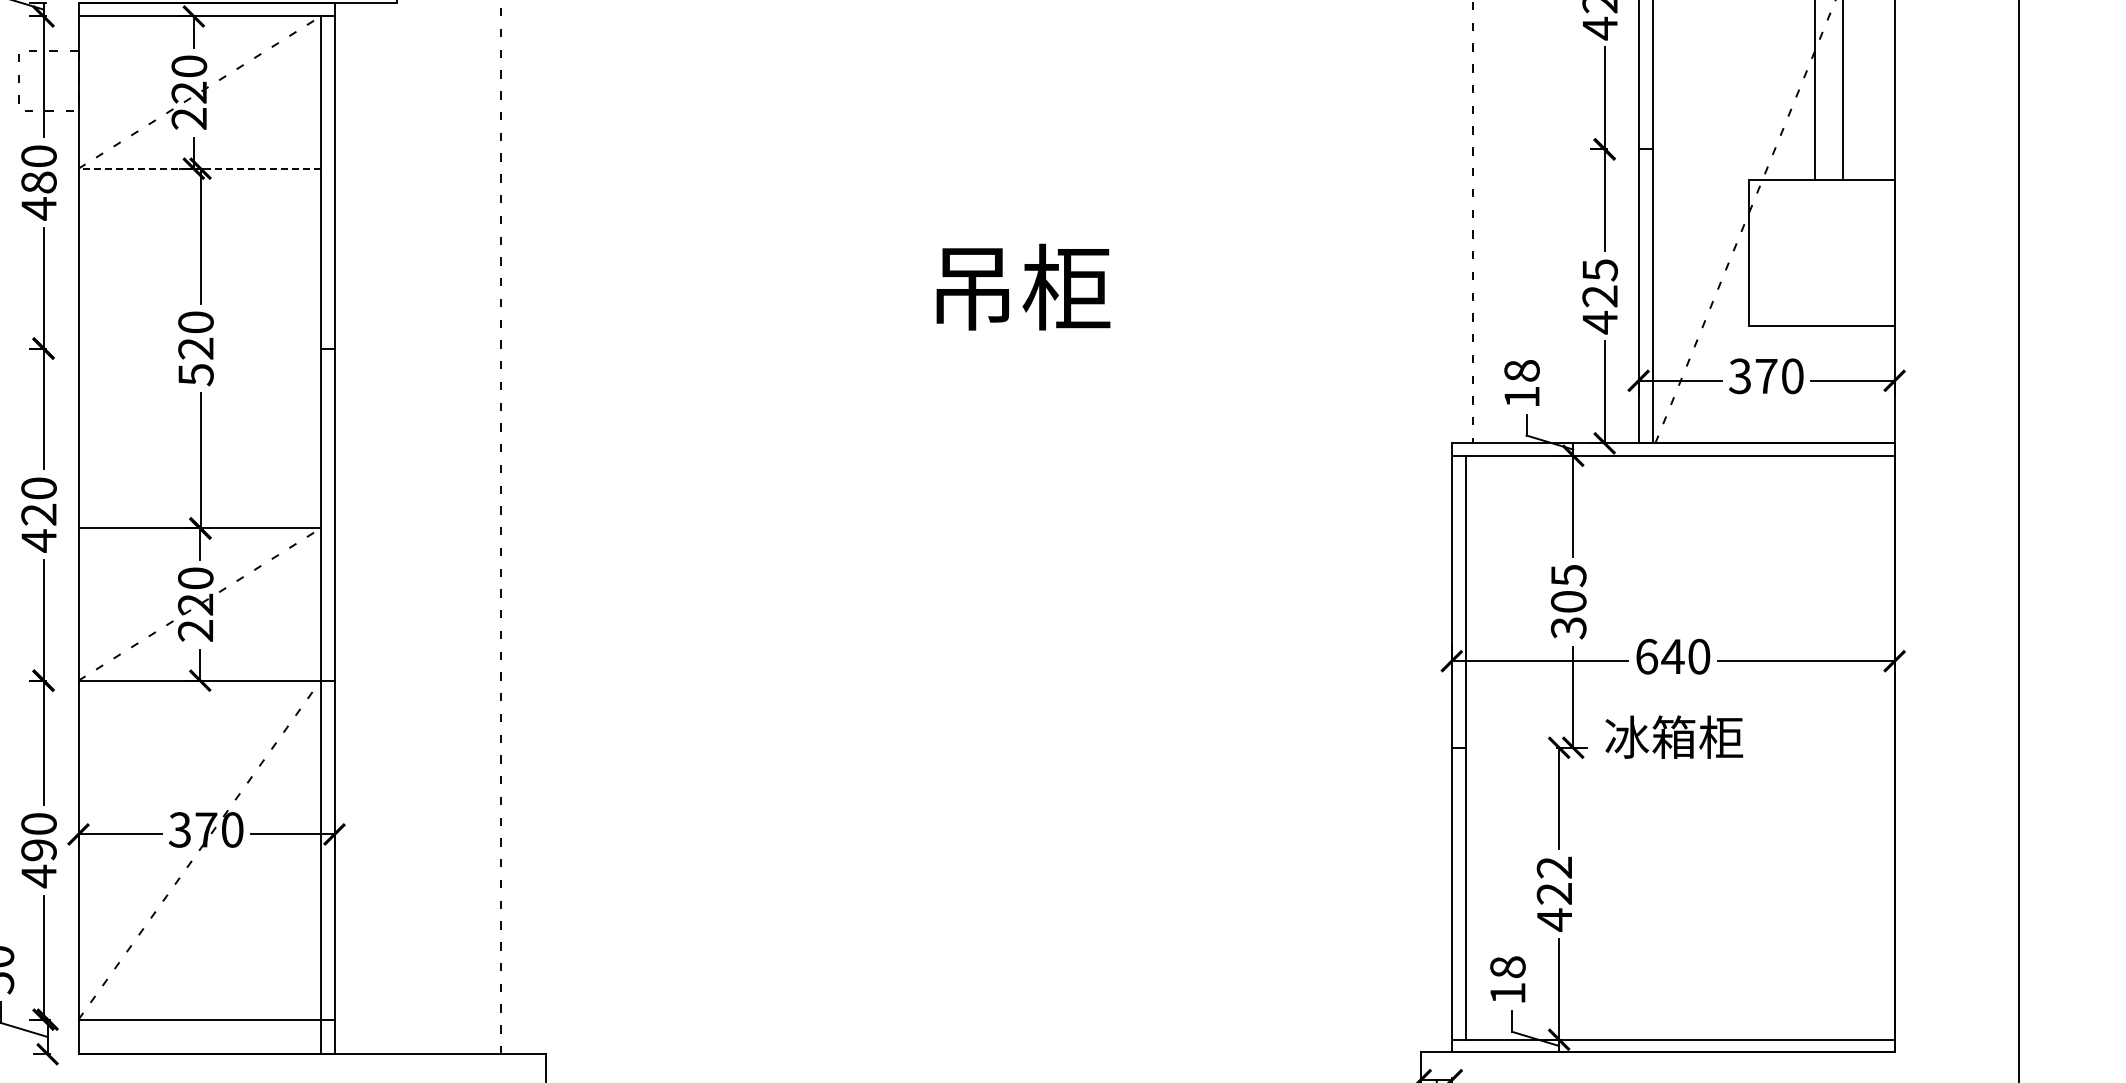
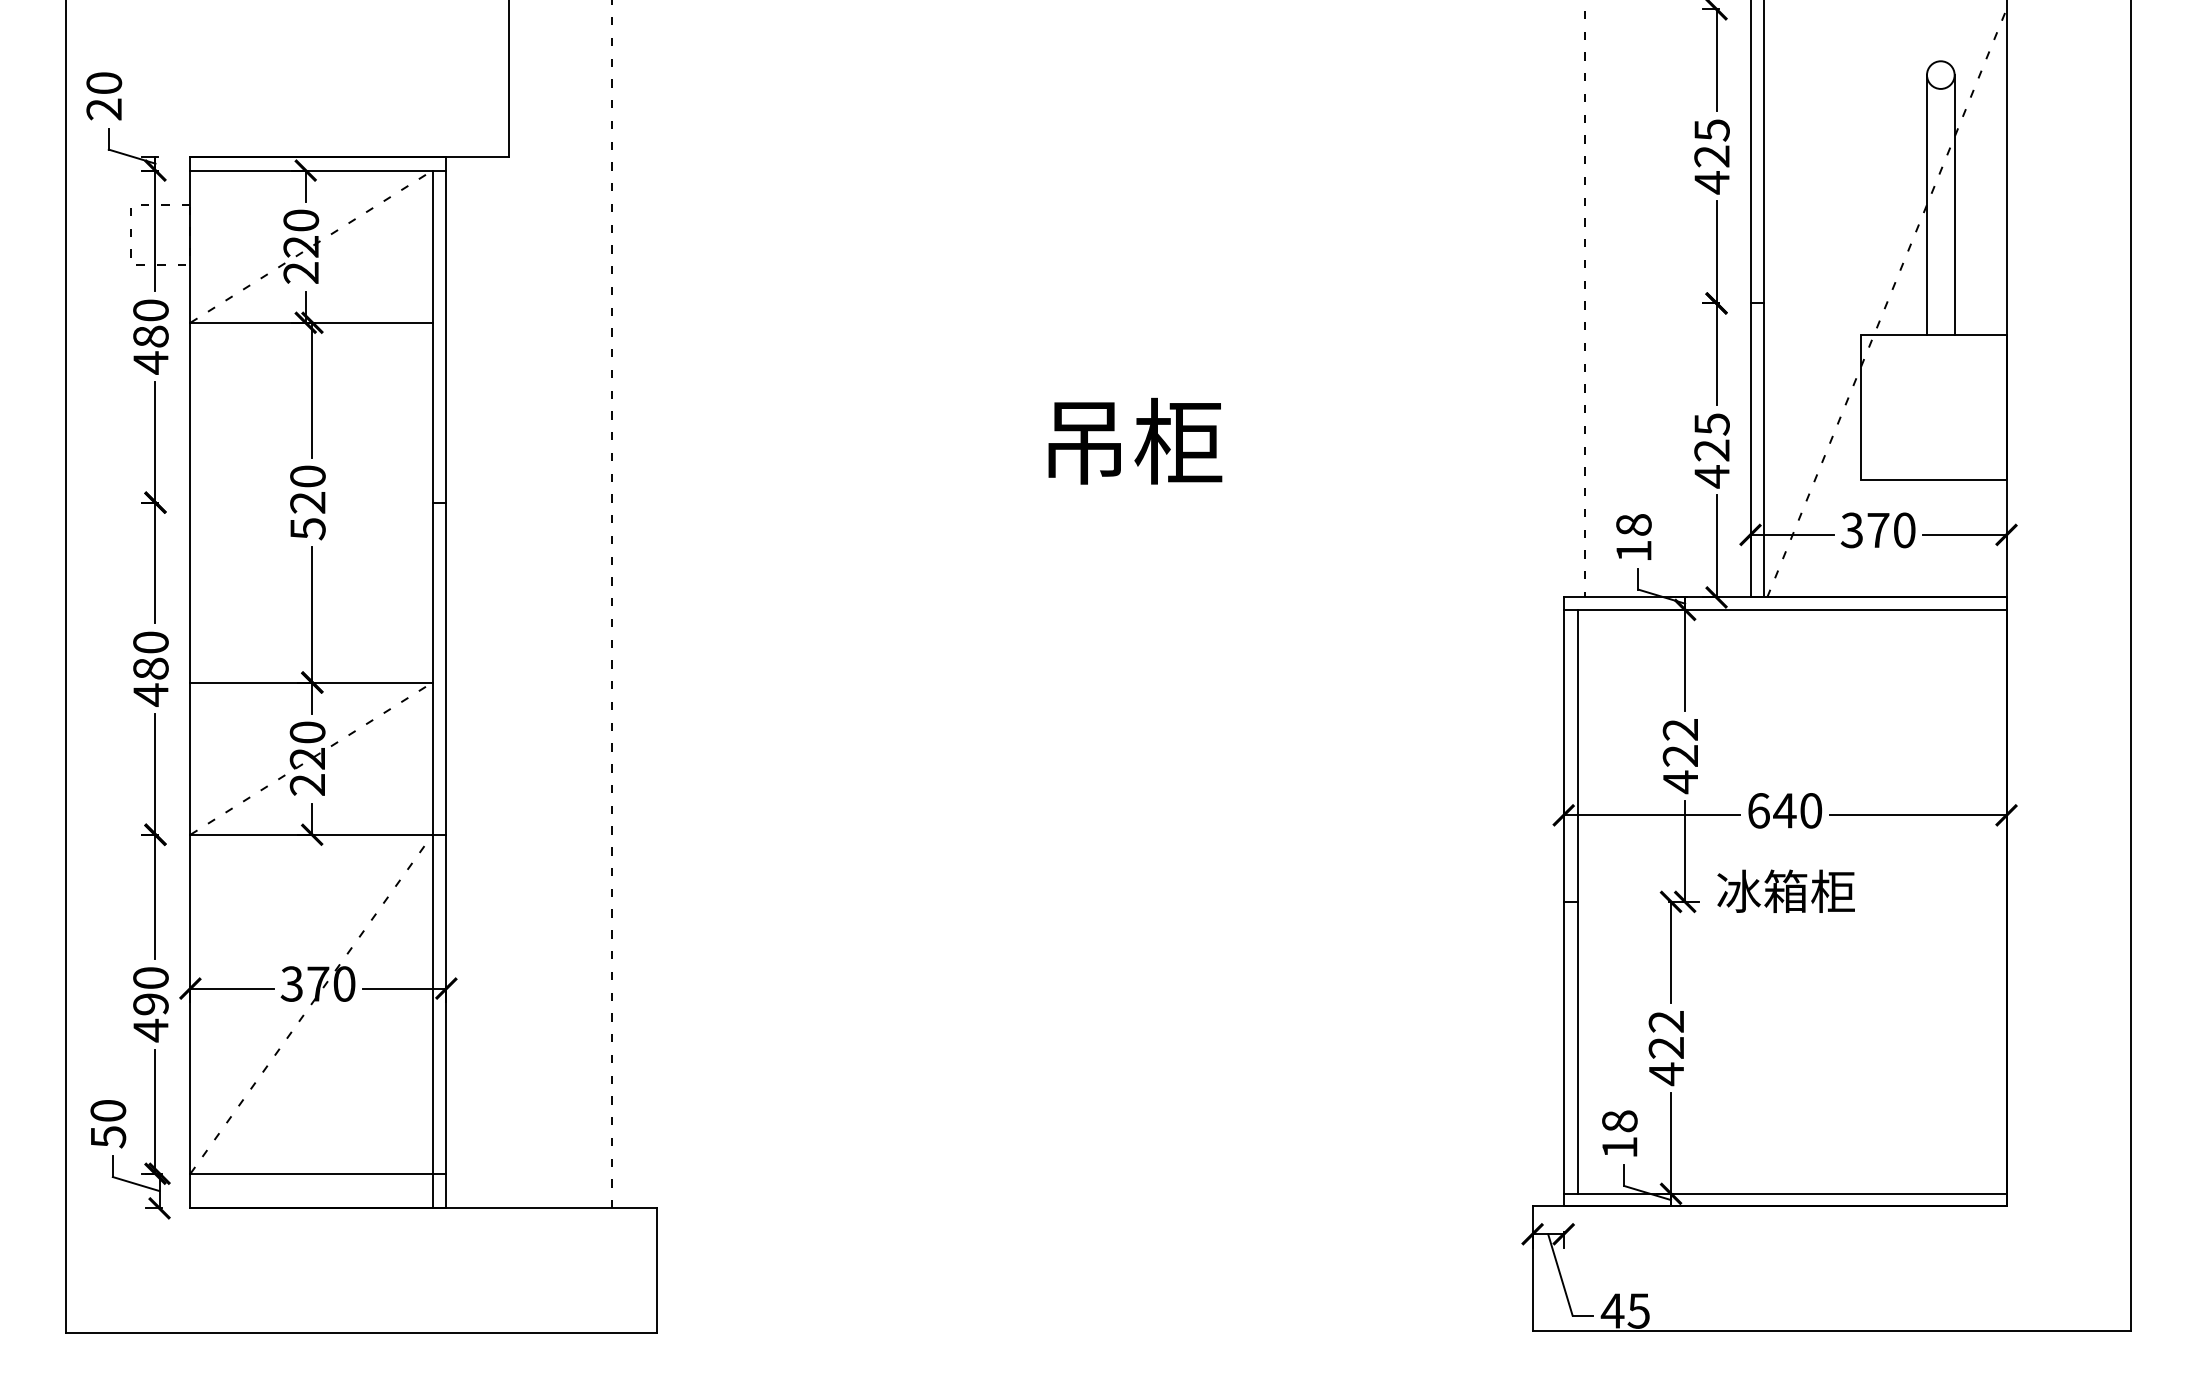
line: (199, 168) -> (311, 322), dashed -> solid
text: (38, 514) -> (150, 668), 420 -> 480
text: (1568, 602) -> (1680, 756), 305 -> 422

